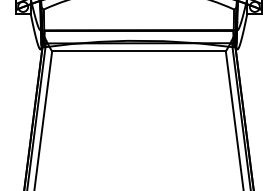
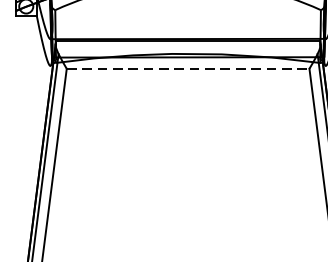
line: (138, 51) -> (187, 68), solid -> dashed

